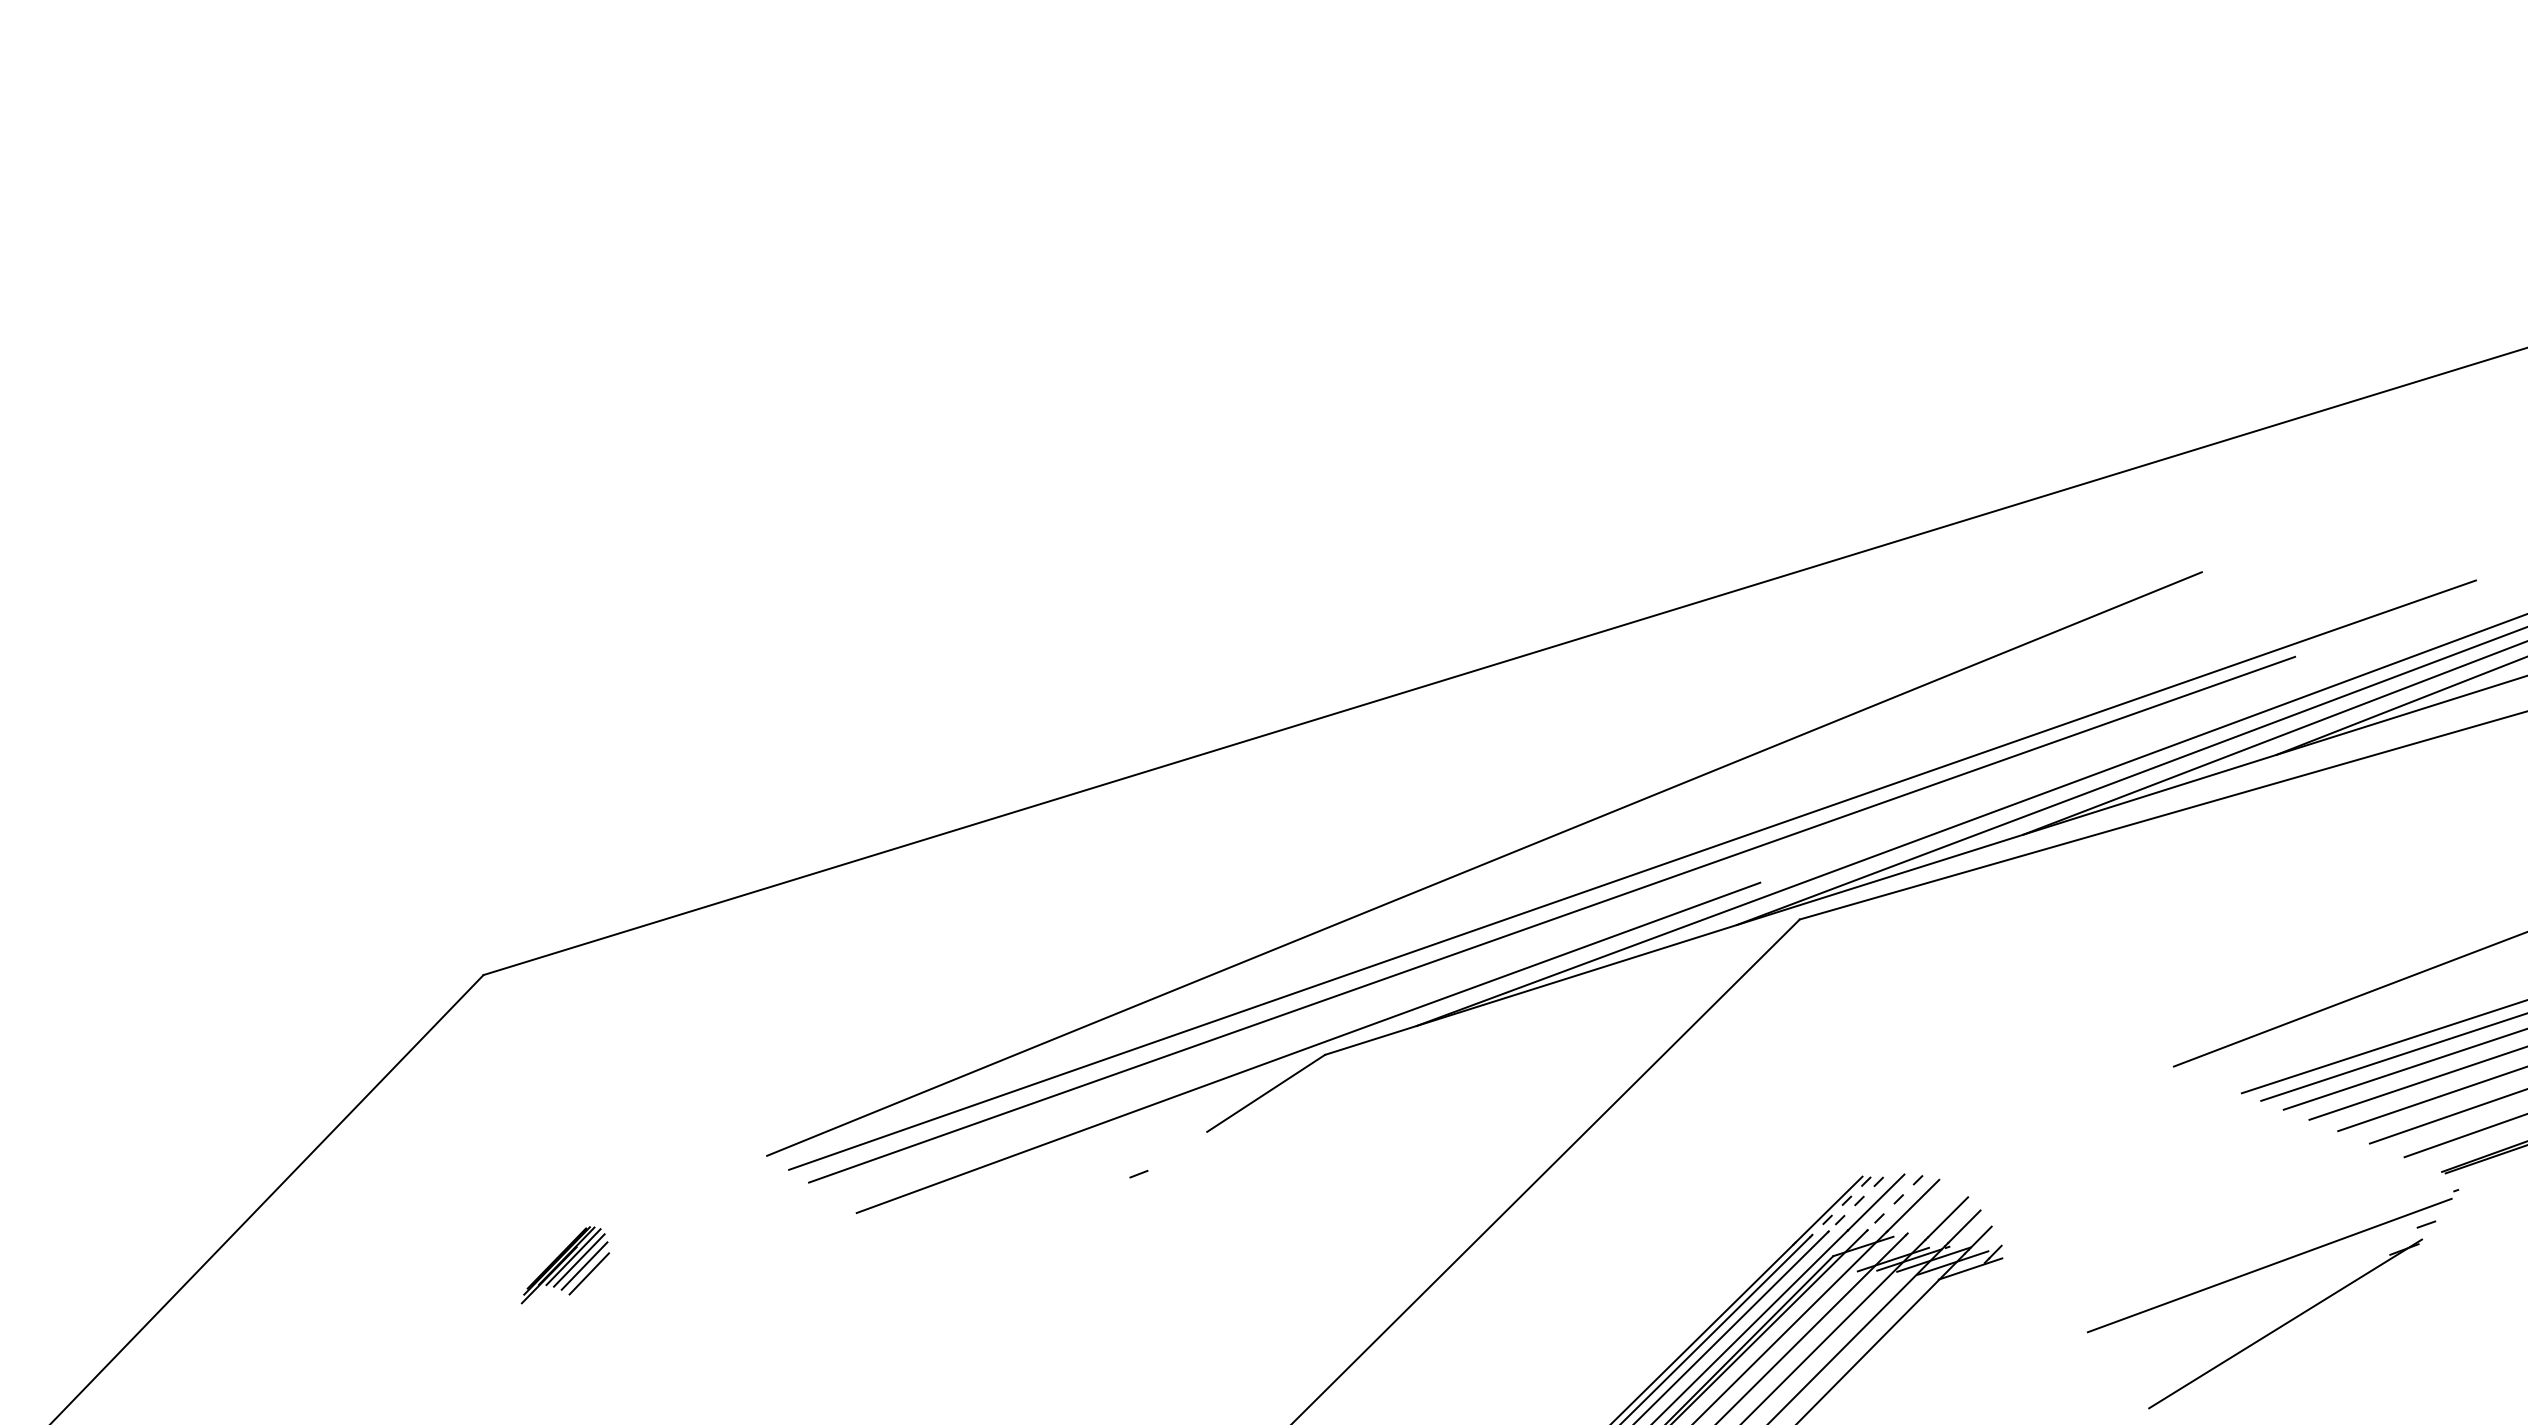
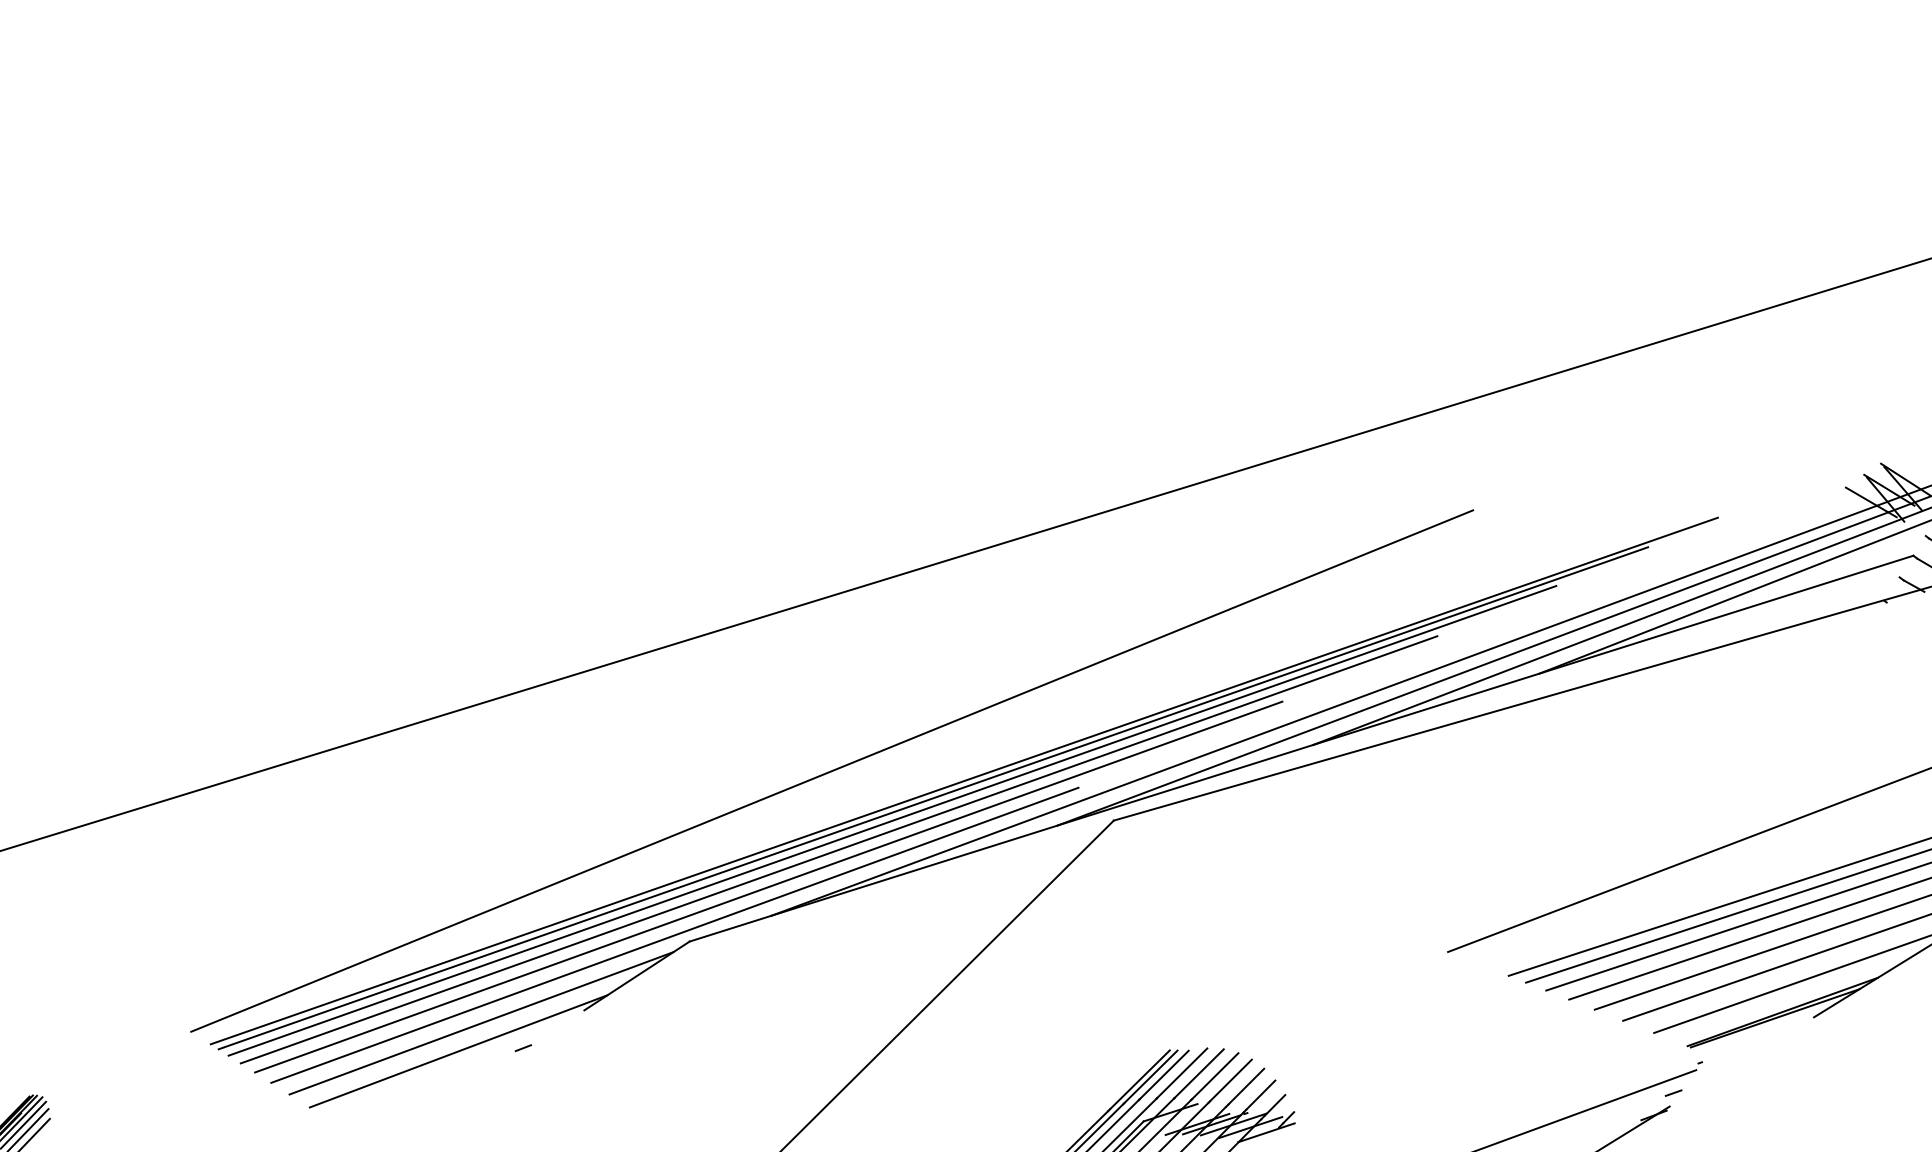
line: (1597, 894) -> (933, 798), added
line: (1491, 952) -> (838, 850), added
line: (1413, 993) -> (768, 886), added
line: (1092, 1146) -> (481, 1023), added
line: (1066, 1177) -> (458, 1051), added
line: (1895, 1202) -> (1199, 1073), dashed -> solid
line: (1856, 1204) -> (1164, 1075), dashed -> solid
line: (1841, 1206) -> (1151, 1077), dashed -> solid
line: (1930, 1210) -> (1230, 1080), added

